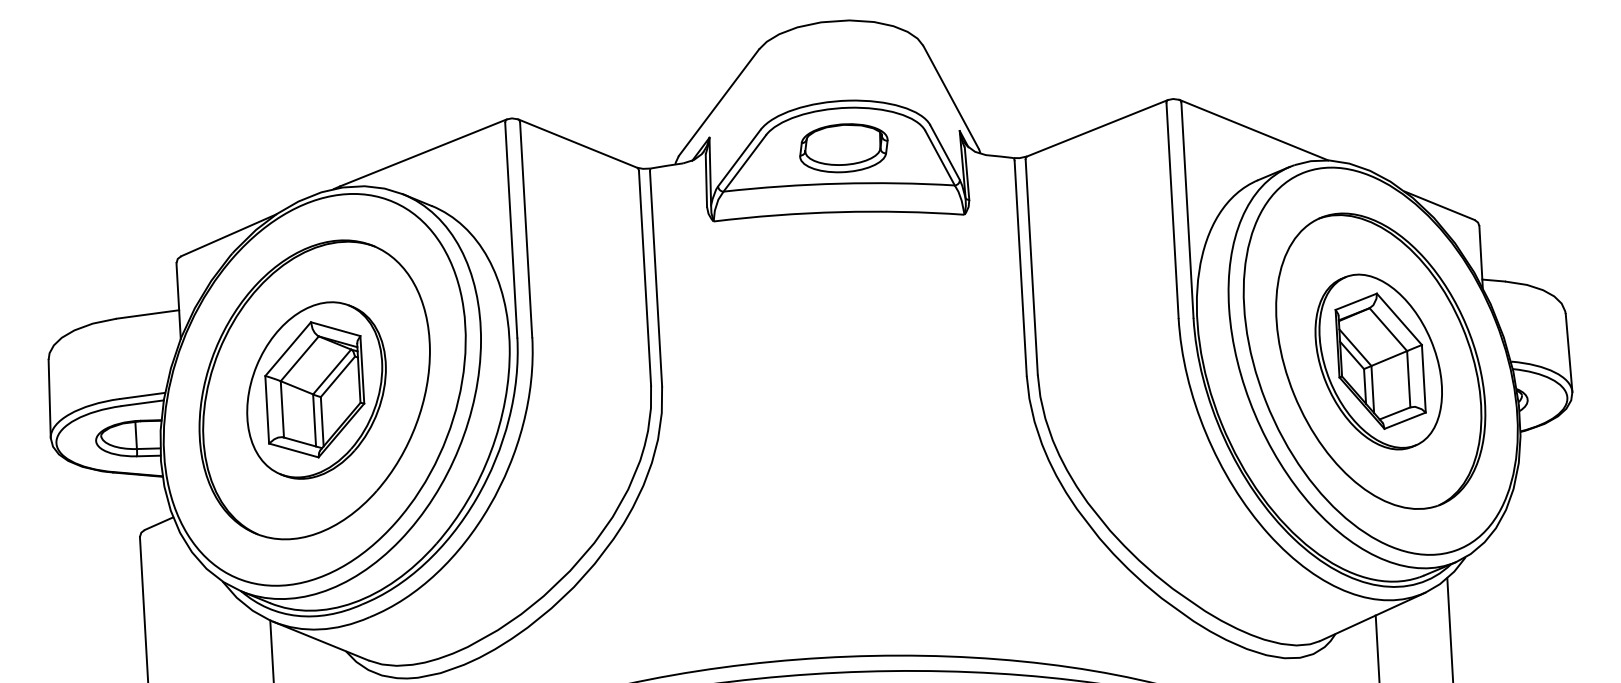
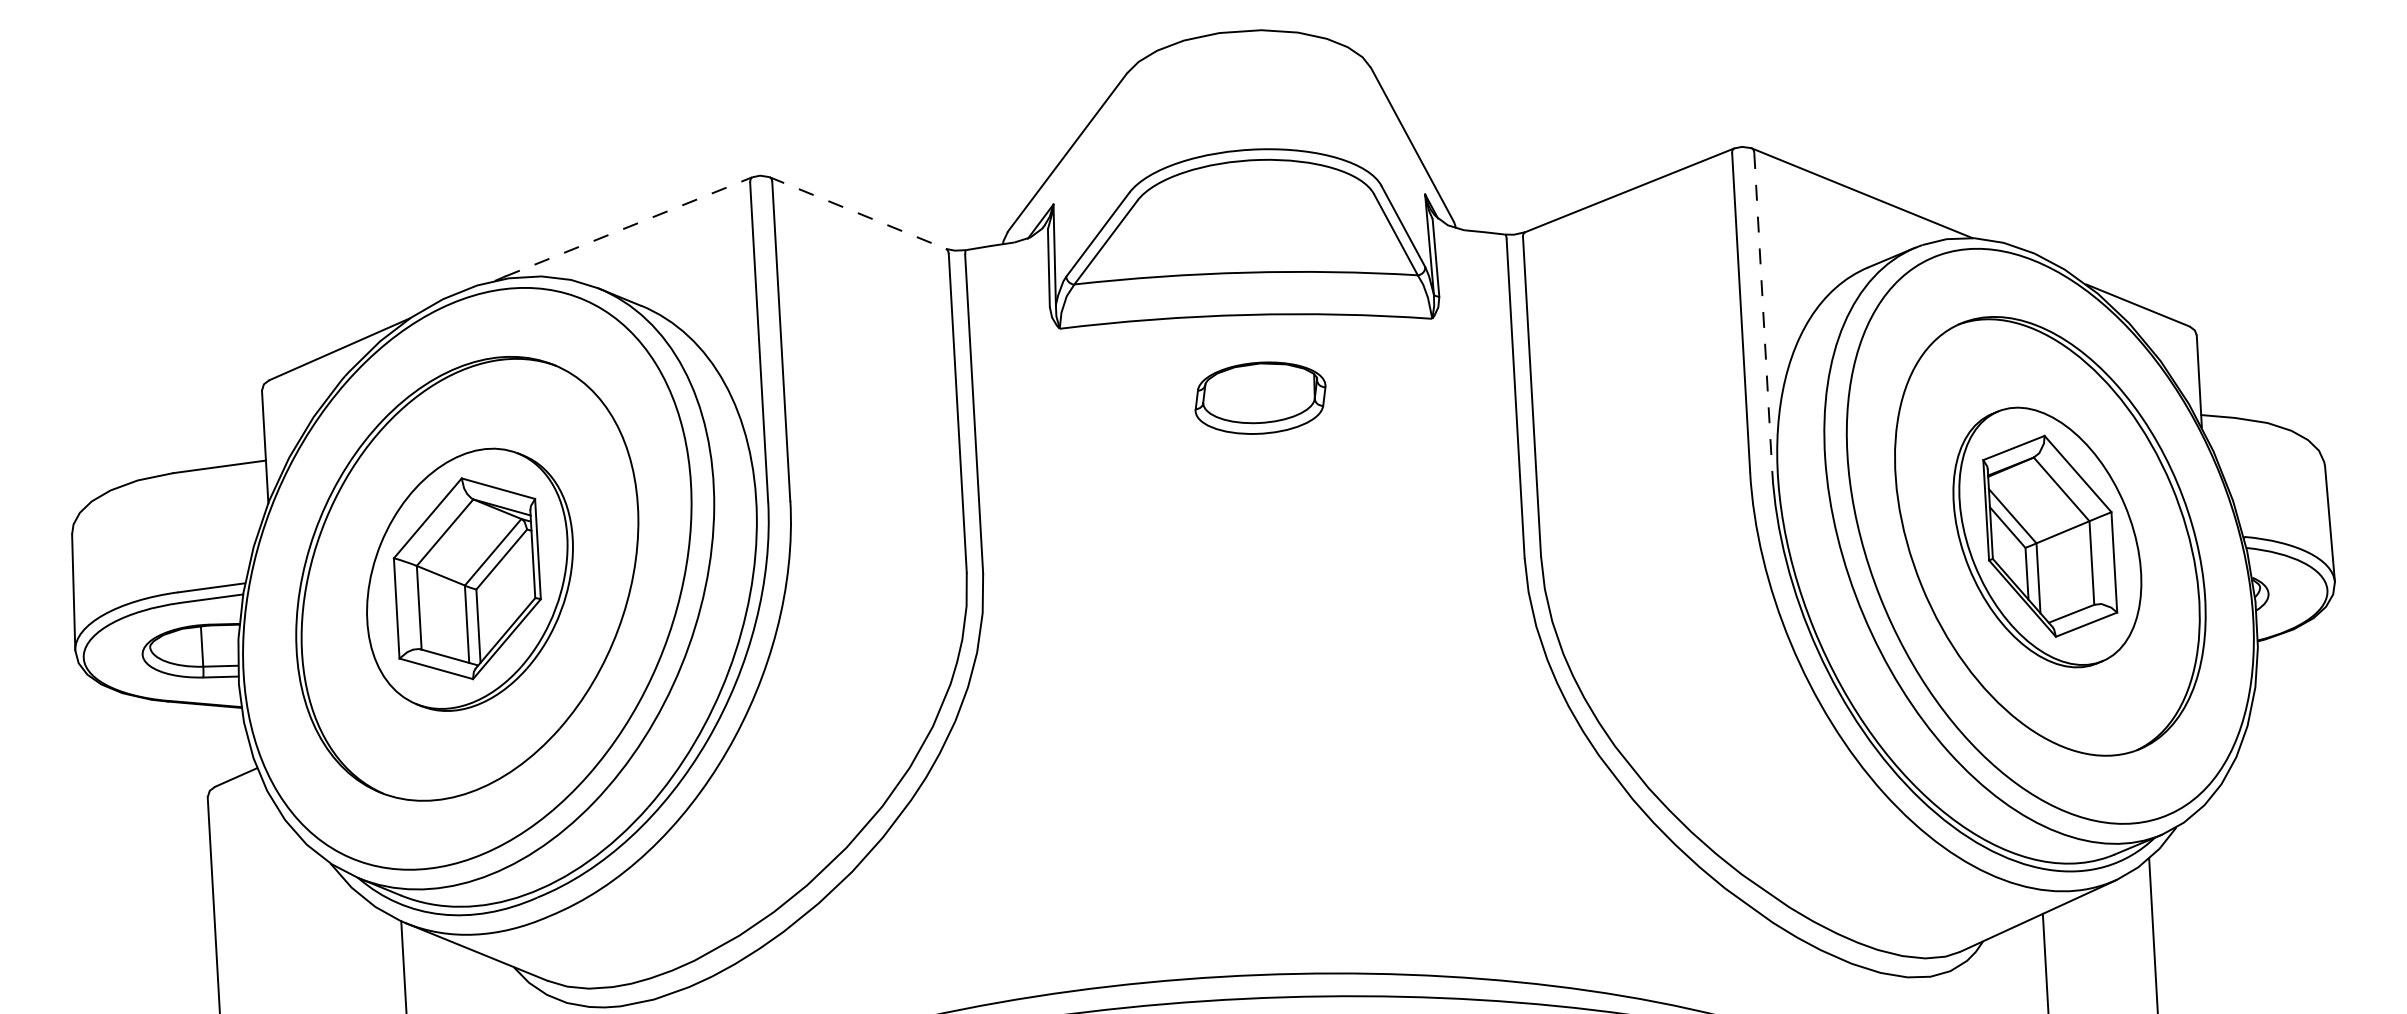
line: (578, 143) -> (858, 212), solid -> dashed
part: (843, 148) -> (1259, 398), moved
line: (423, 152) -> (628, 226), solid -> dashed
line: (1187, 210) -> (1763, 312), solid -> dashed

